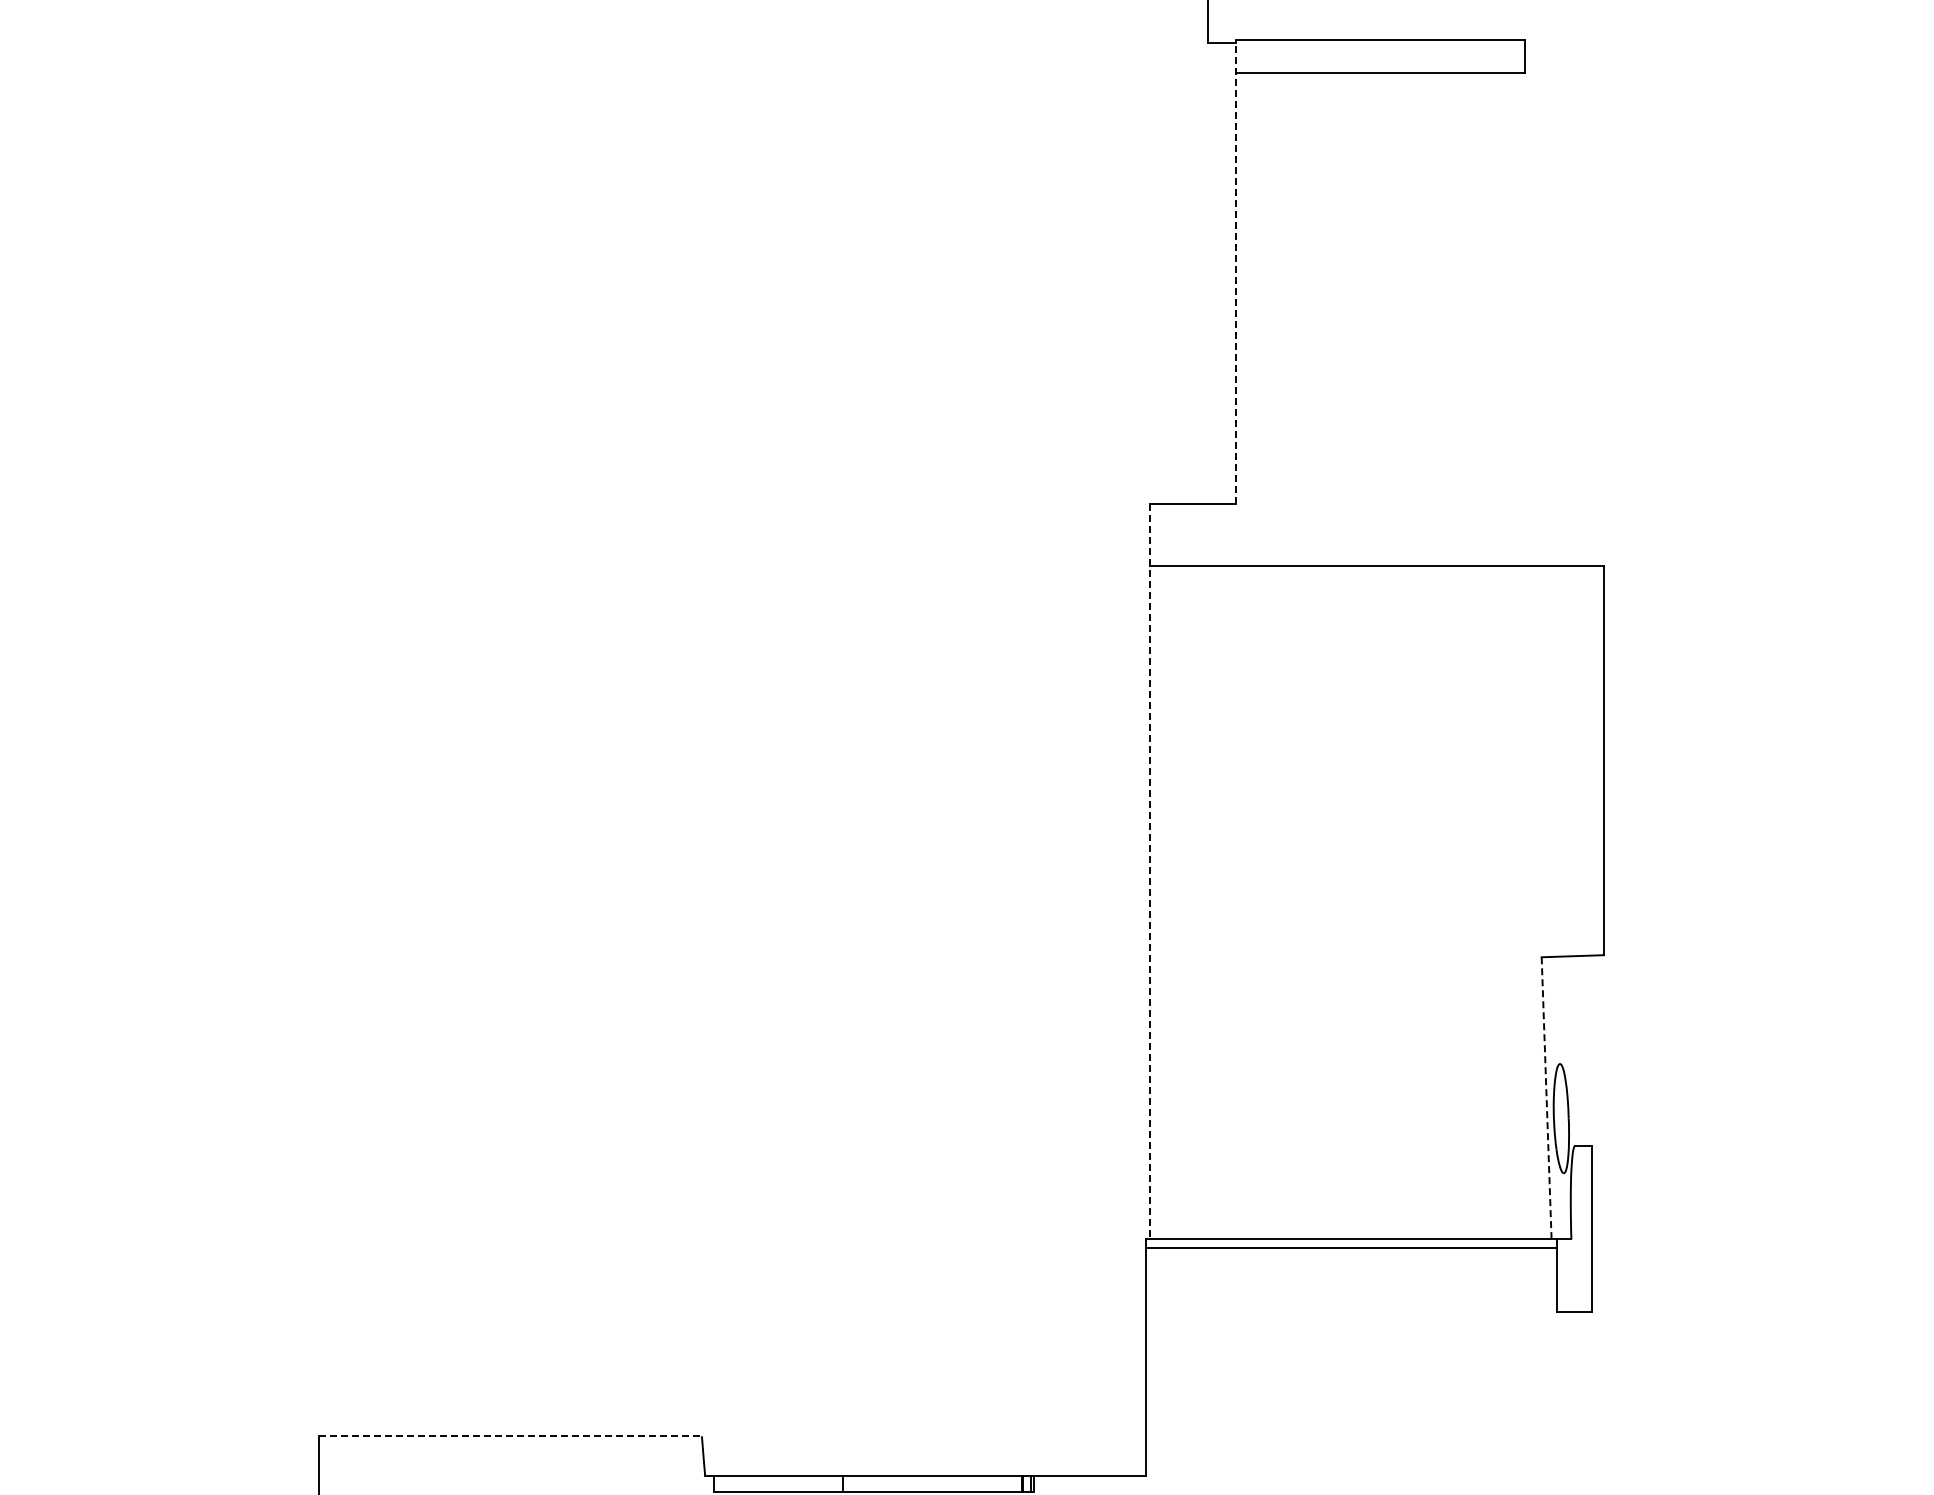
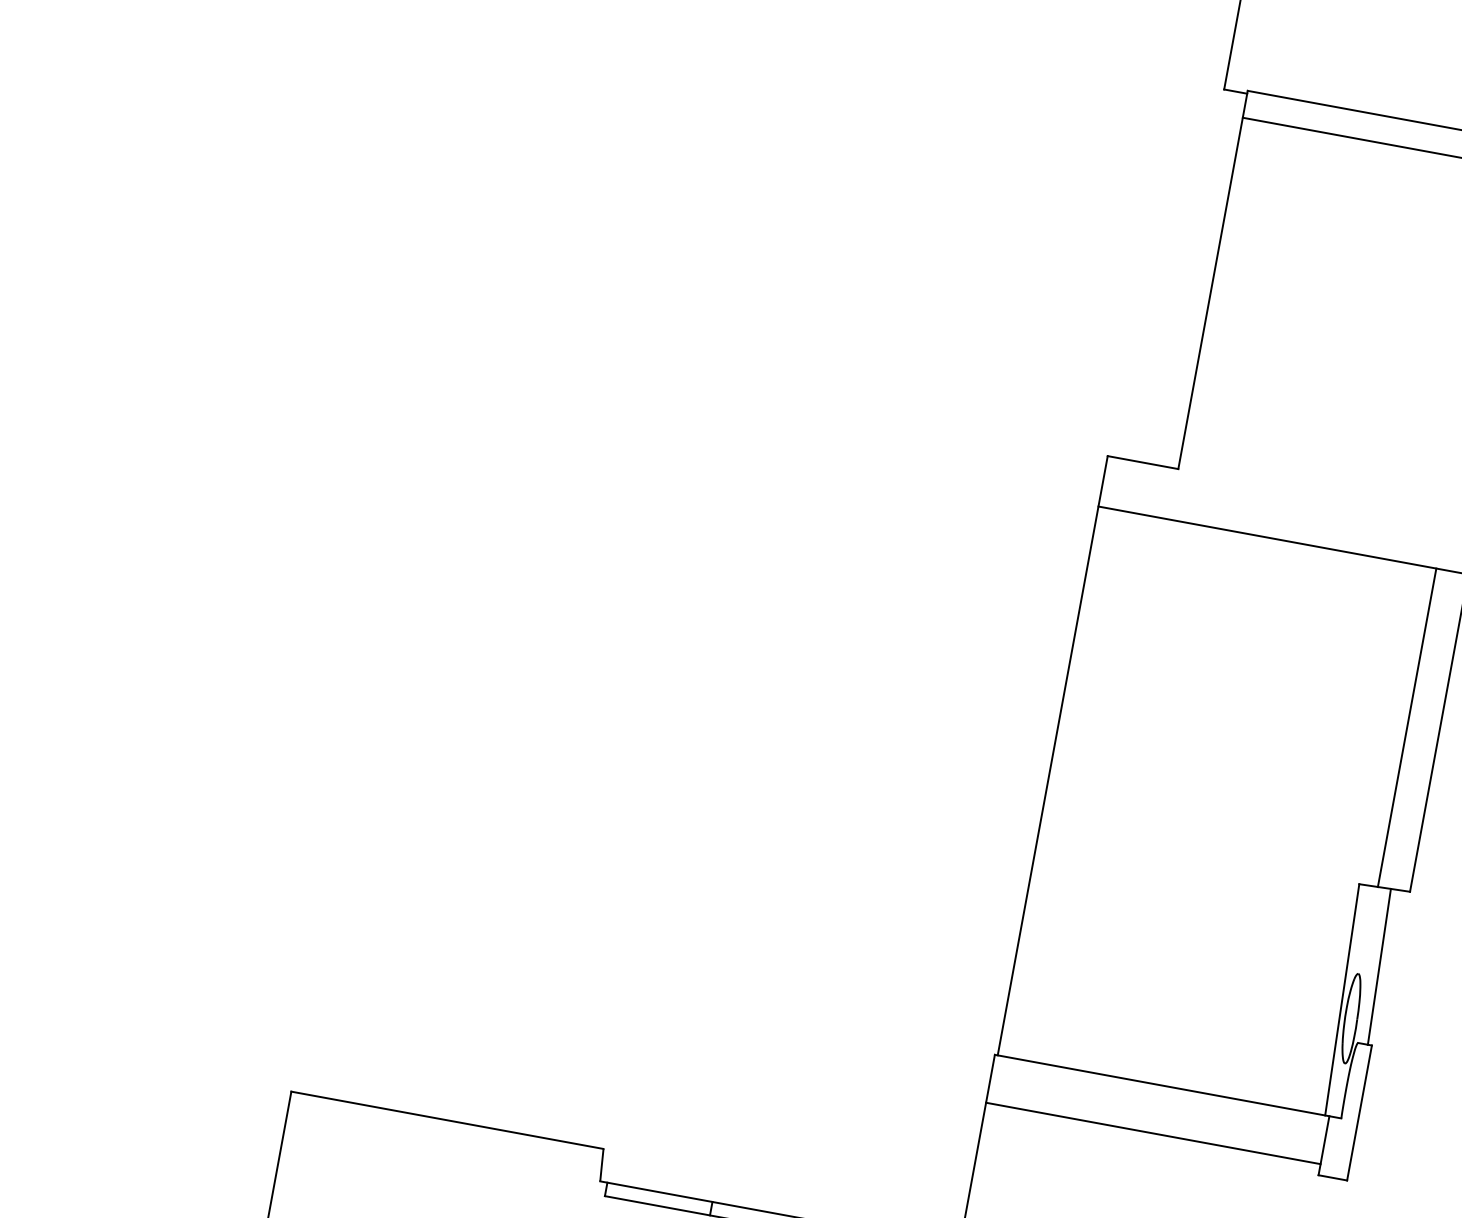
line: (1236, 271) -> (1213, 279), dashed -> solid
line: (1564, 760) -> (1407, 727), added
line: (1149, 871) -> (1052, 755), dashed -> solid
line: (1583, 1051) -> (1379, 967), added
line: (1546, 1098) -> (1342, 999), dashed -> solid
line: (1351, 1248) -> (1153, 1133), moved
line: (510, 1436) -> (447, 1120), dashed -> solid

